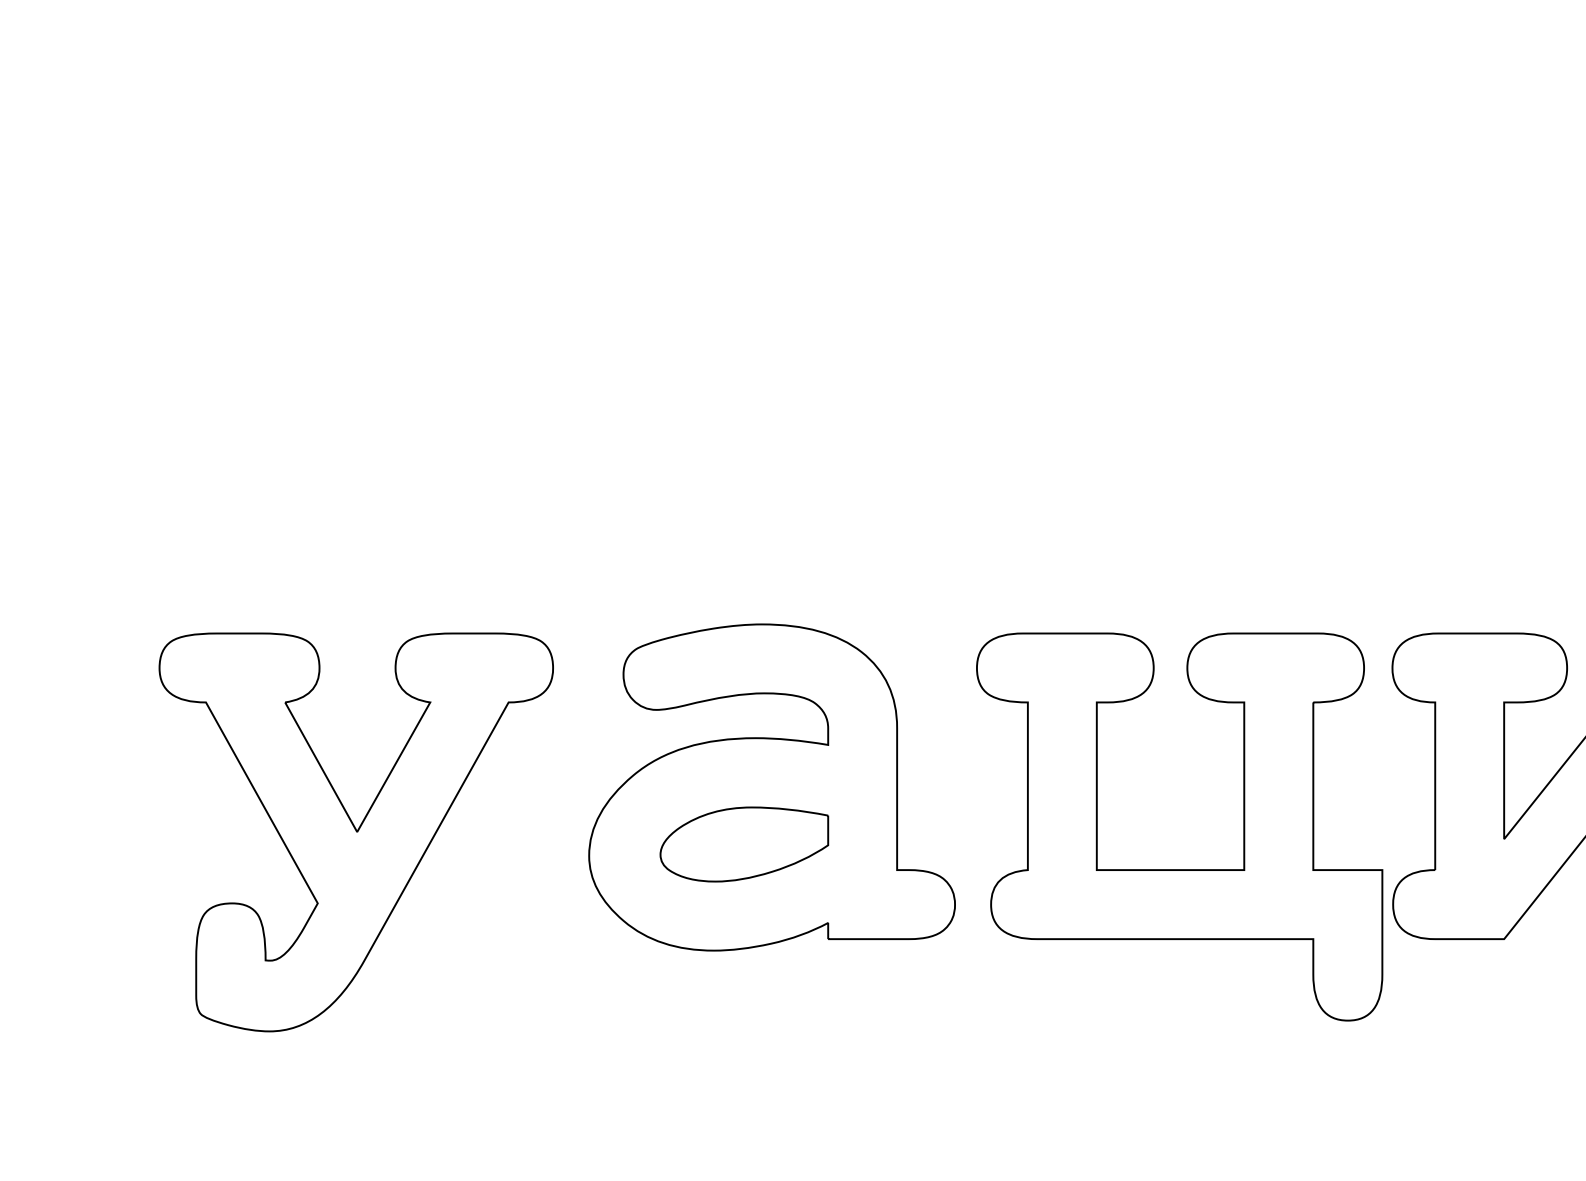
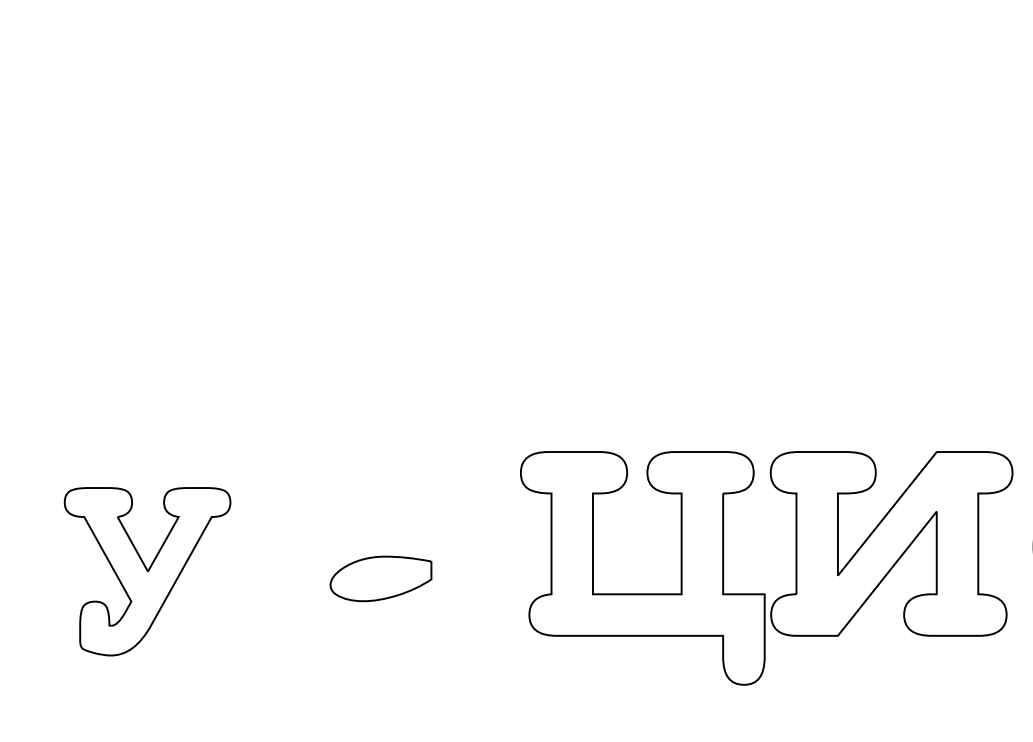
part: (771, 787) -> (397, 544), removed
part: (356, 832) -> (147, 571), size x0.7

